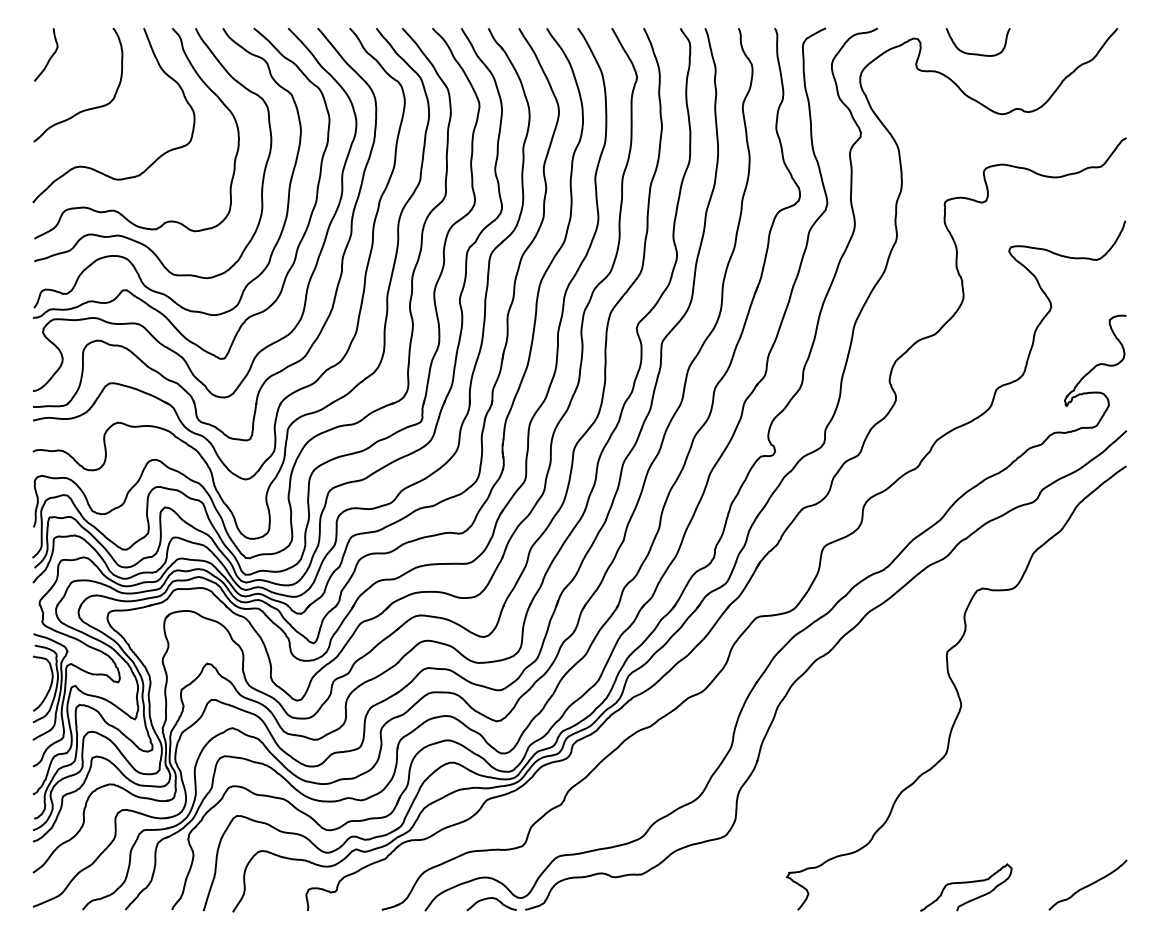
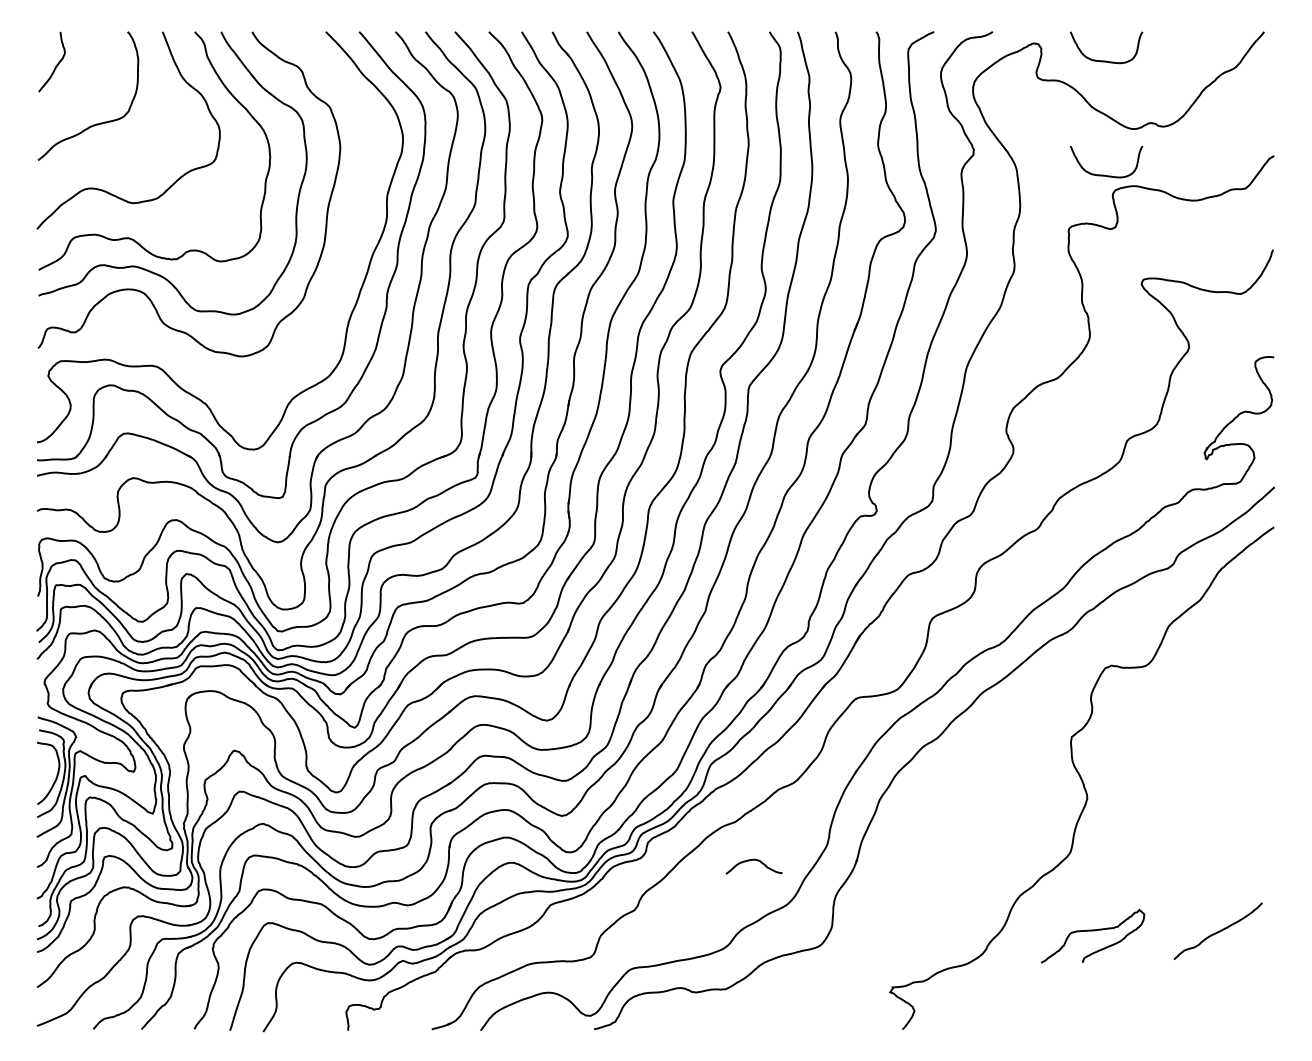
curve: (977, 154) -> (1105, 174), added
curve: (129, 290) -> (146, 328), removed
curve: (966, 883) -> (1093, 931), moved
curve: (1088, 884) -> (1218, 930), moved
curve: (489, 899) -> (751, 861), moved

